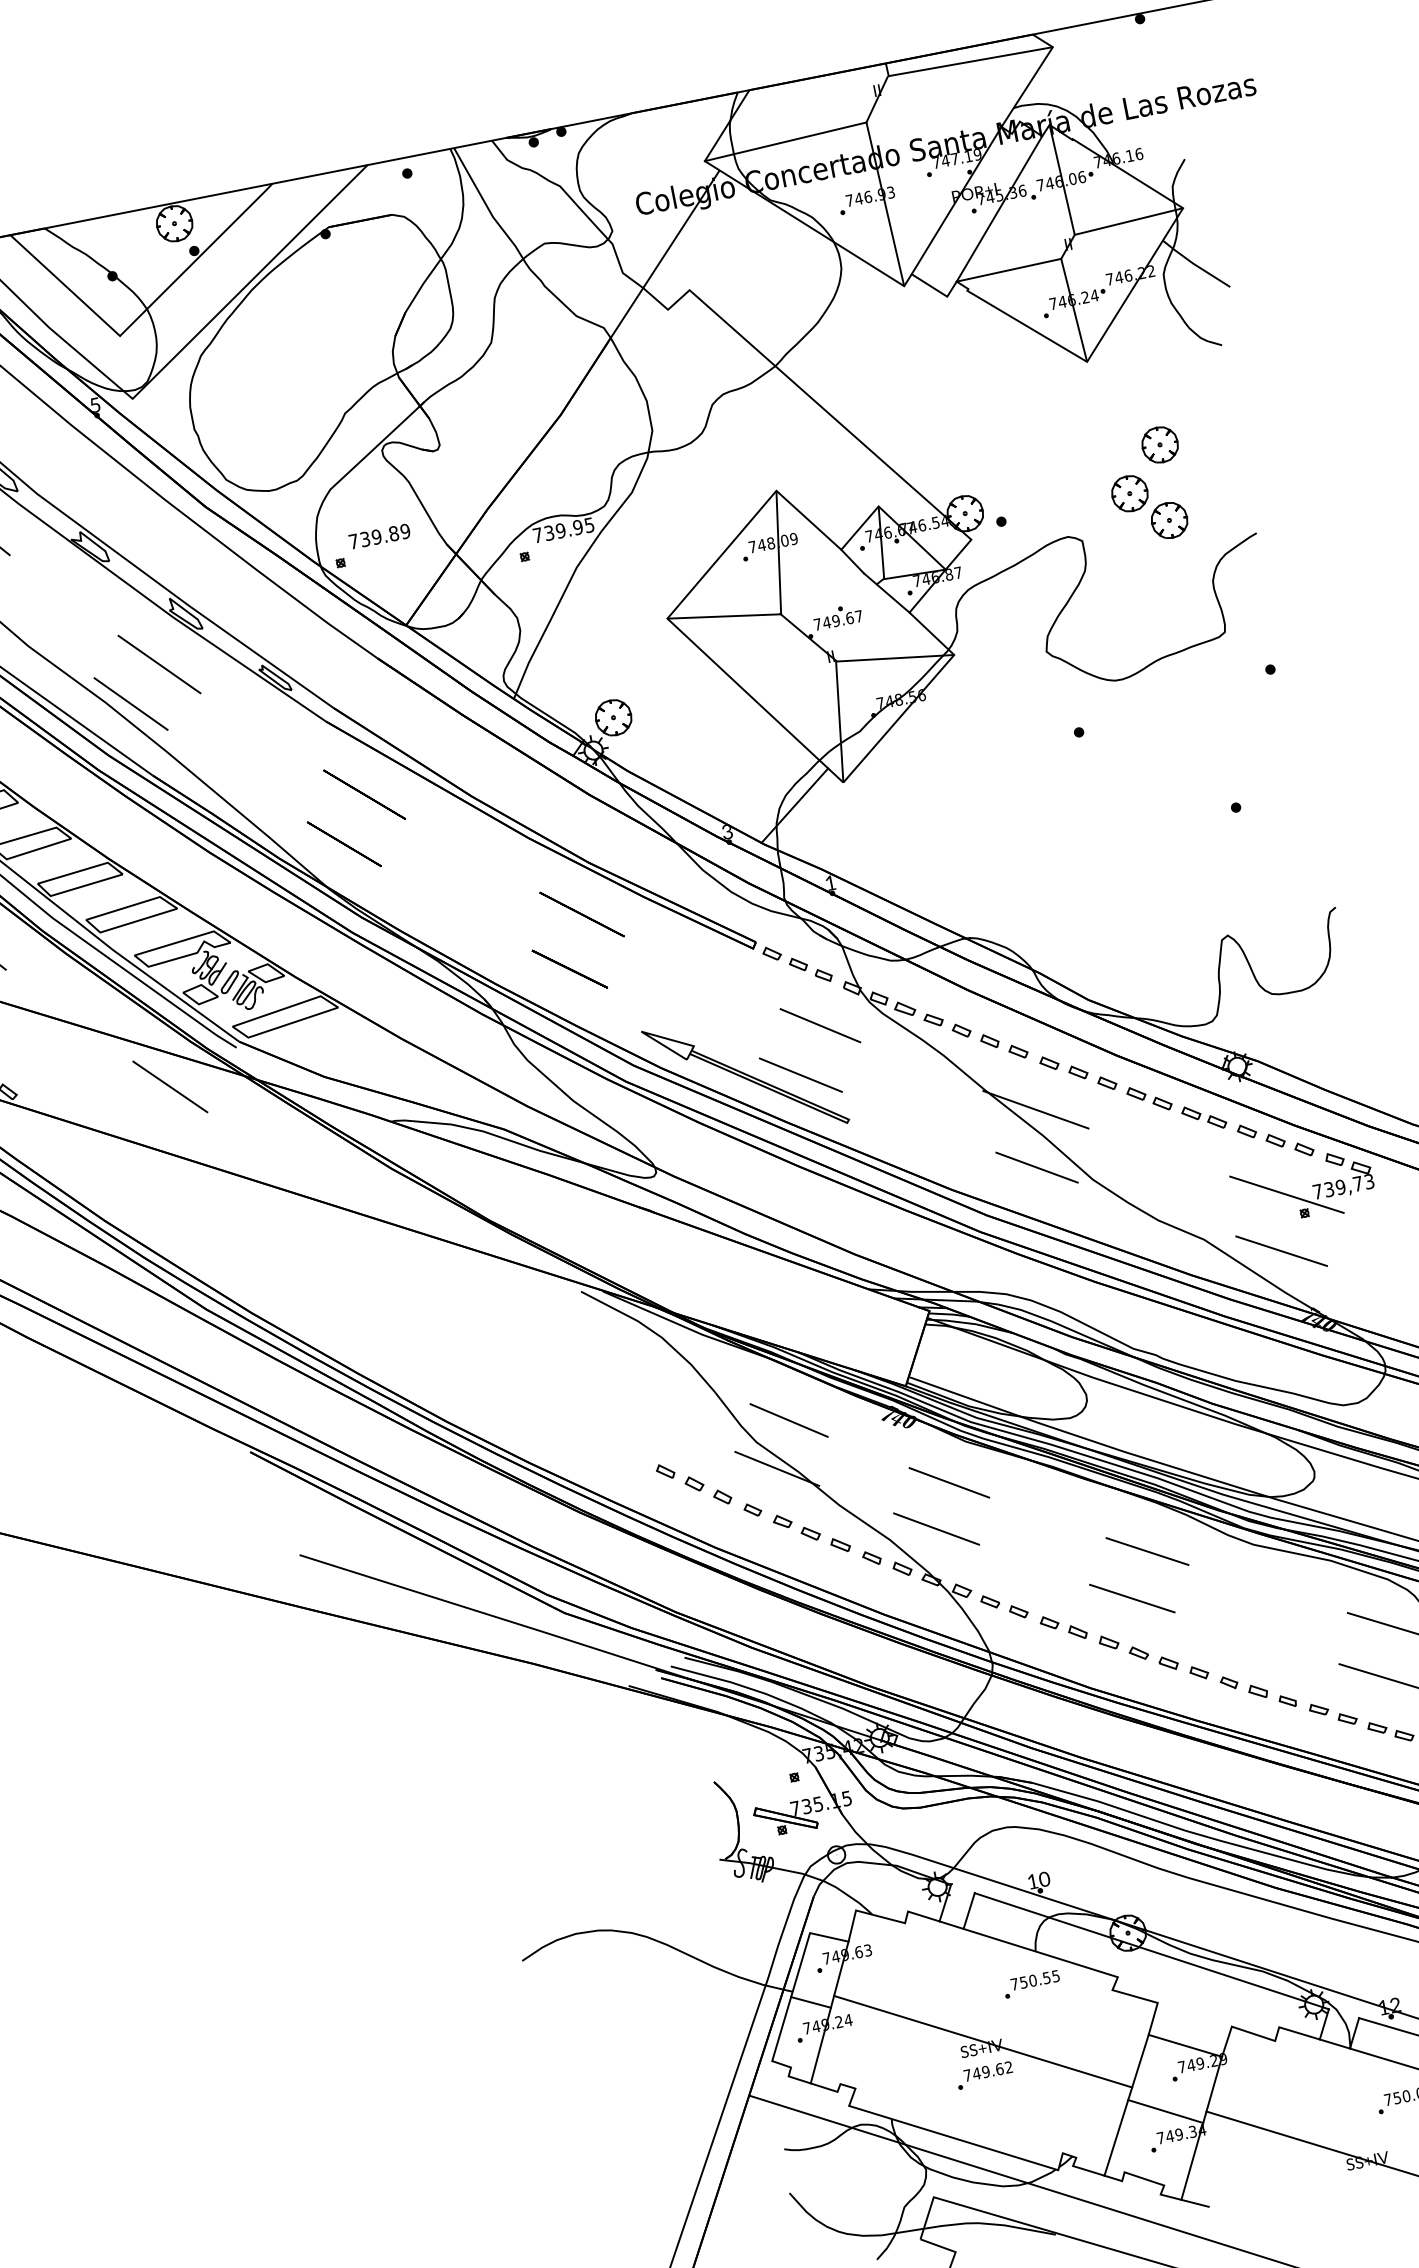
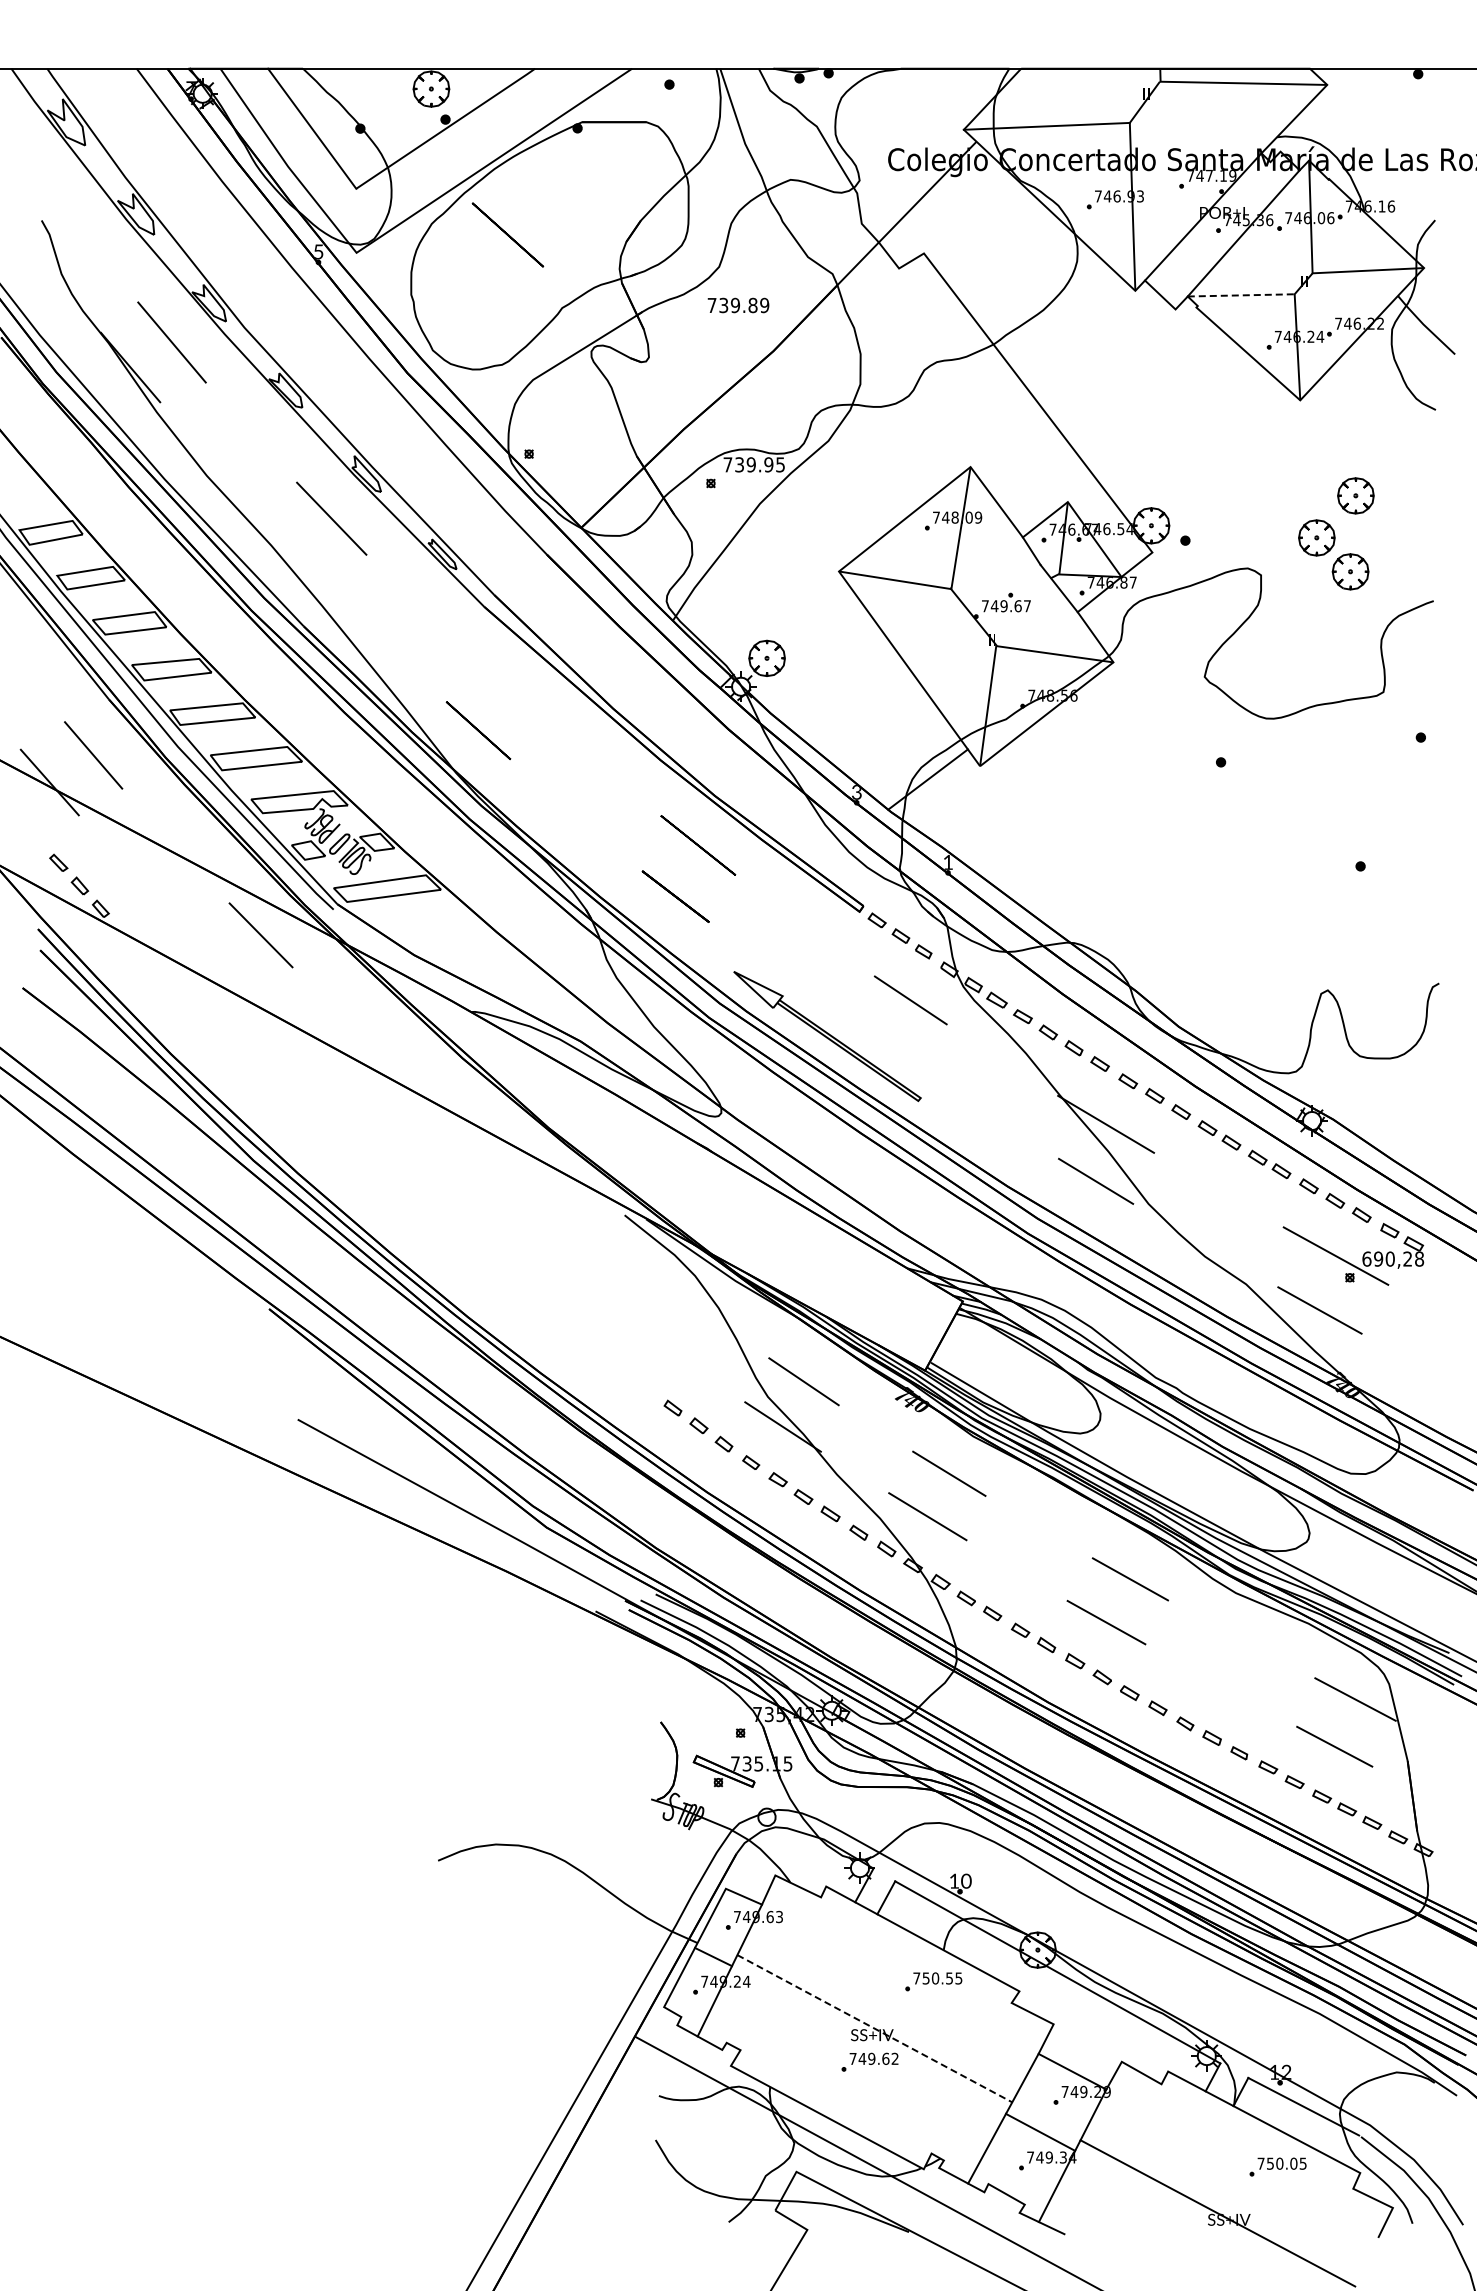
line: (1009, 270) -> (1241, 295), solid -> dashed
text: (379, 536) -> (738, 305), moved
line: (131, 703) -> (296, 551), removed
line: (364, 794) -> (507, 234), moved
line: (801, 1074) -> (882, 1044), removed
text: (1343, 1186) -> (1393, 1258), 739,73 -> 690,28
line: (982, 2041) -> (874, 2028), solid -> dashed

